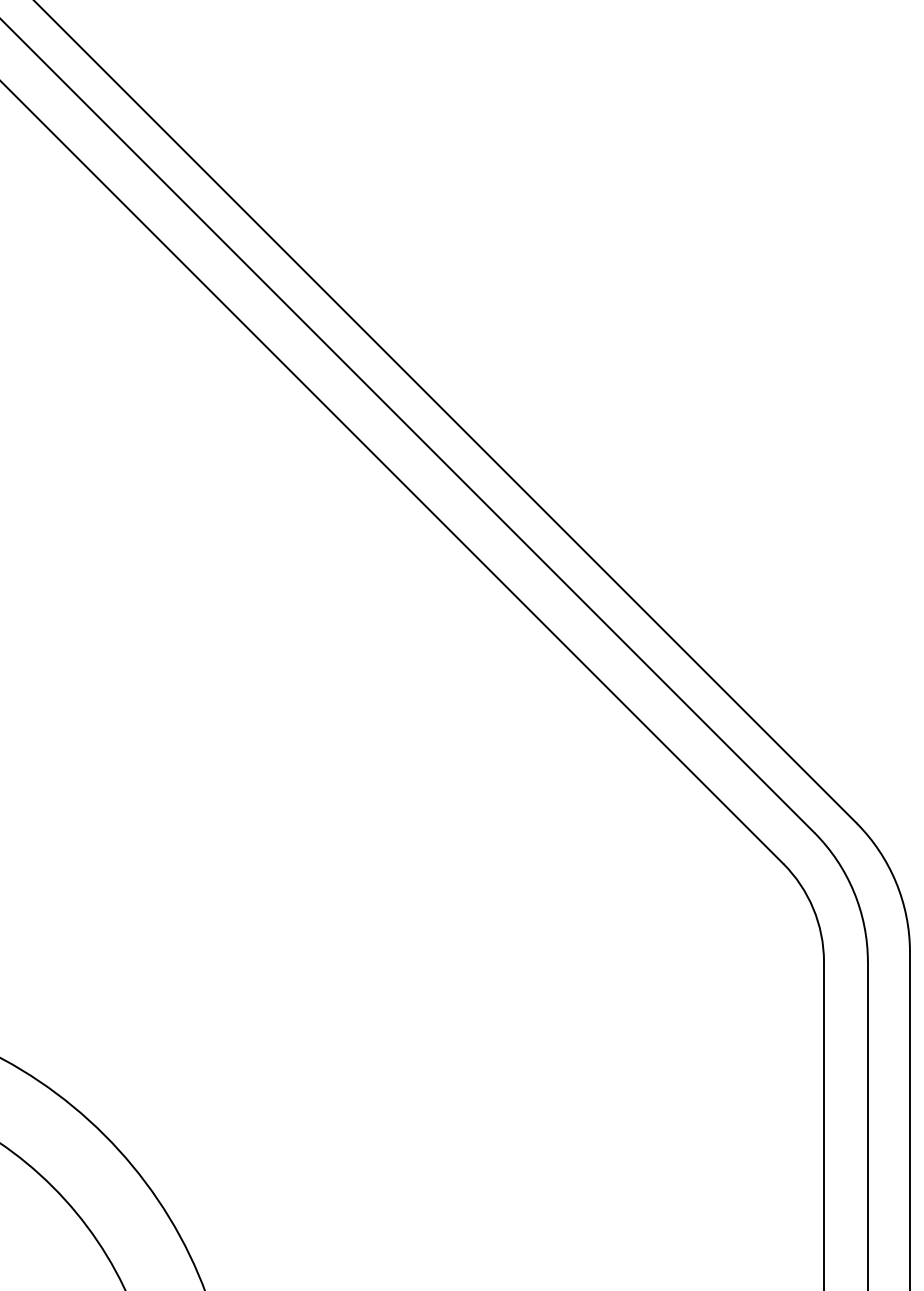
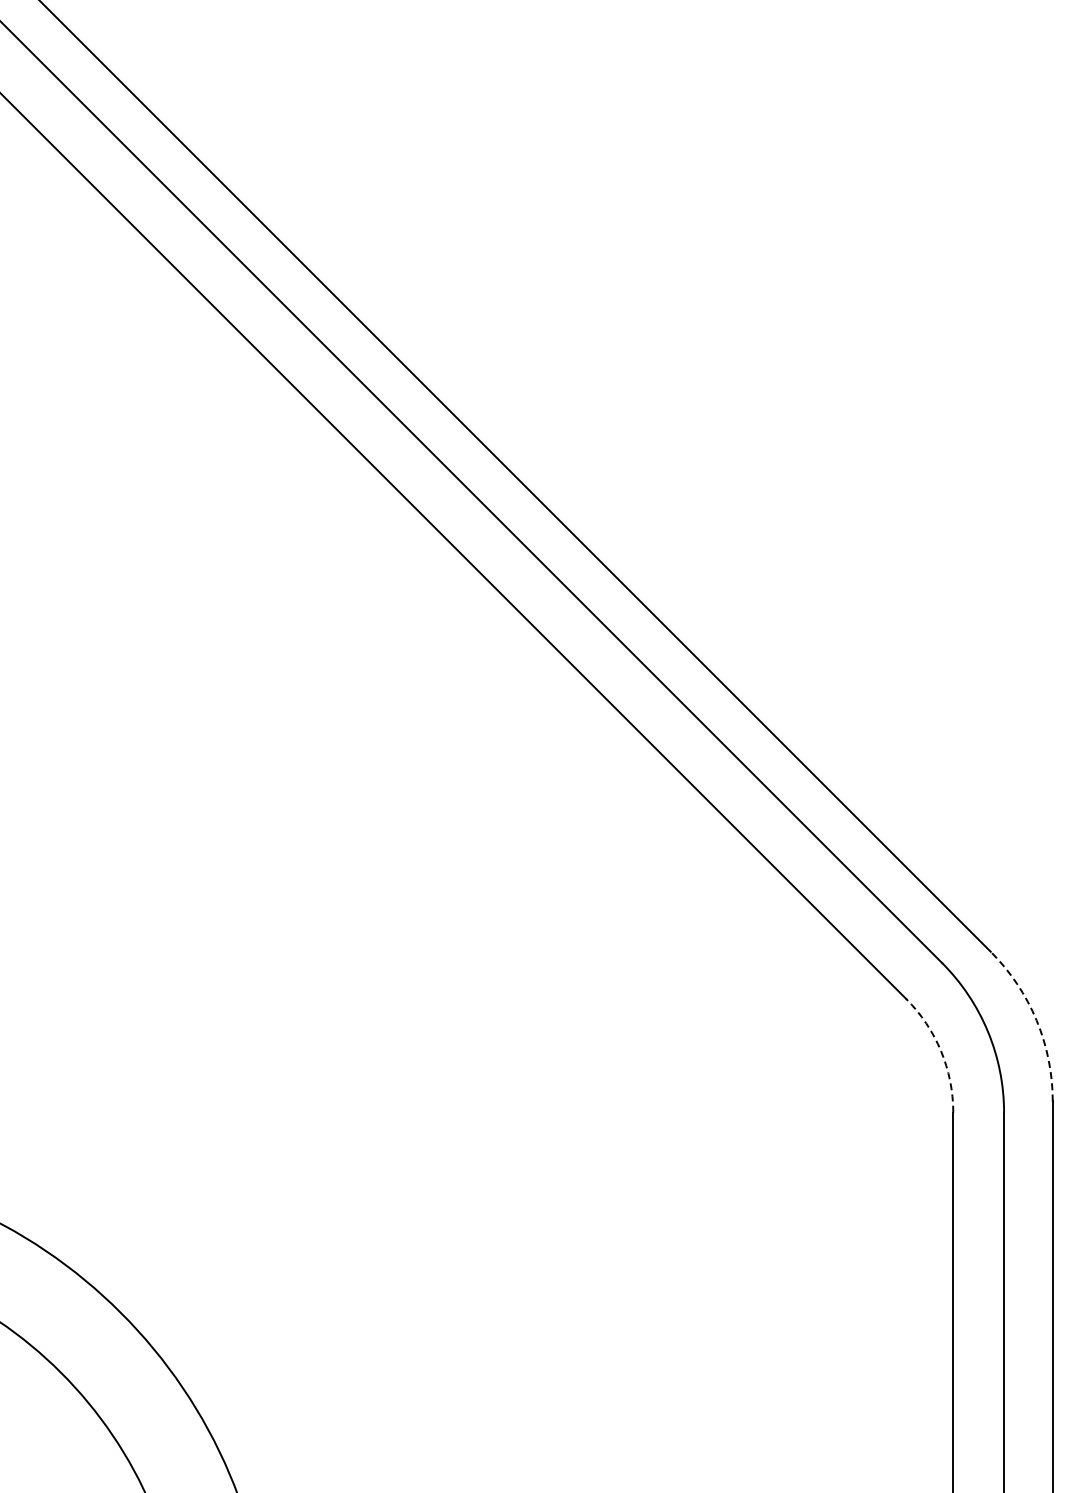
arc: (895, 882) -> (1036, 1020), solid -> dashed
arc: (813, 909) -> (941, 1051), solid -> dashed

